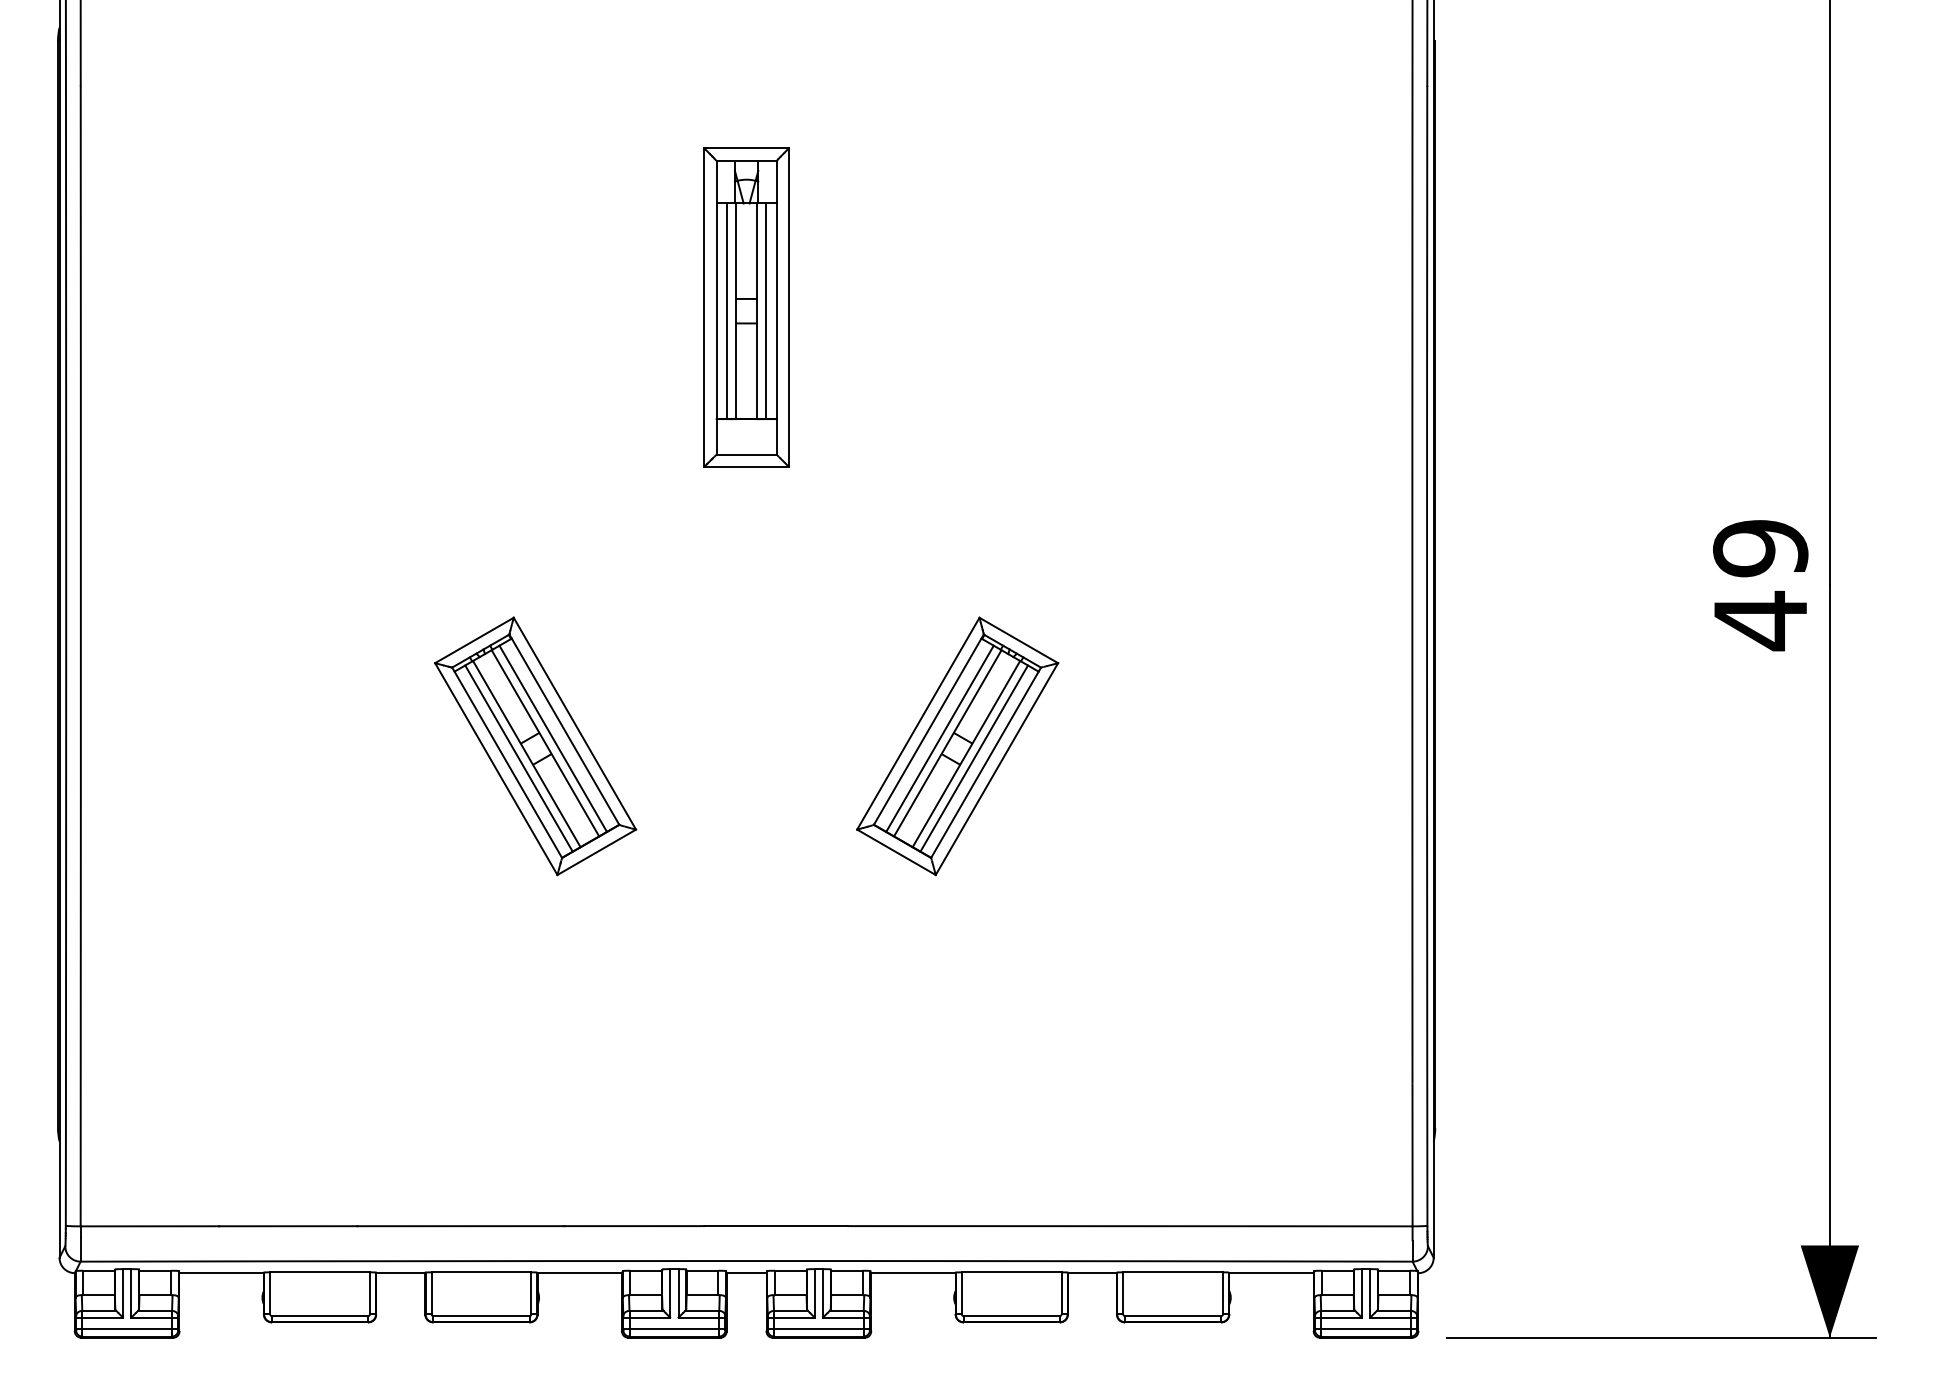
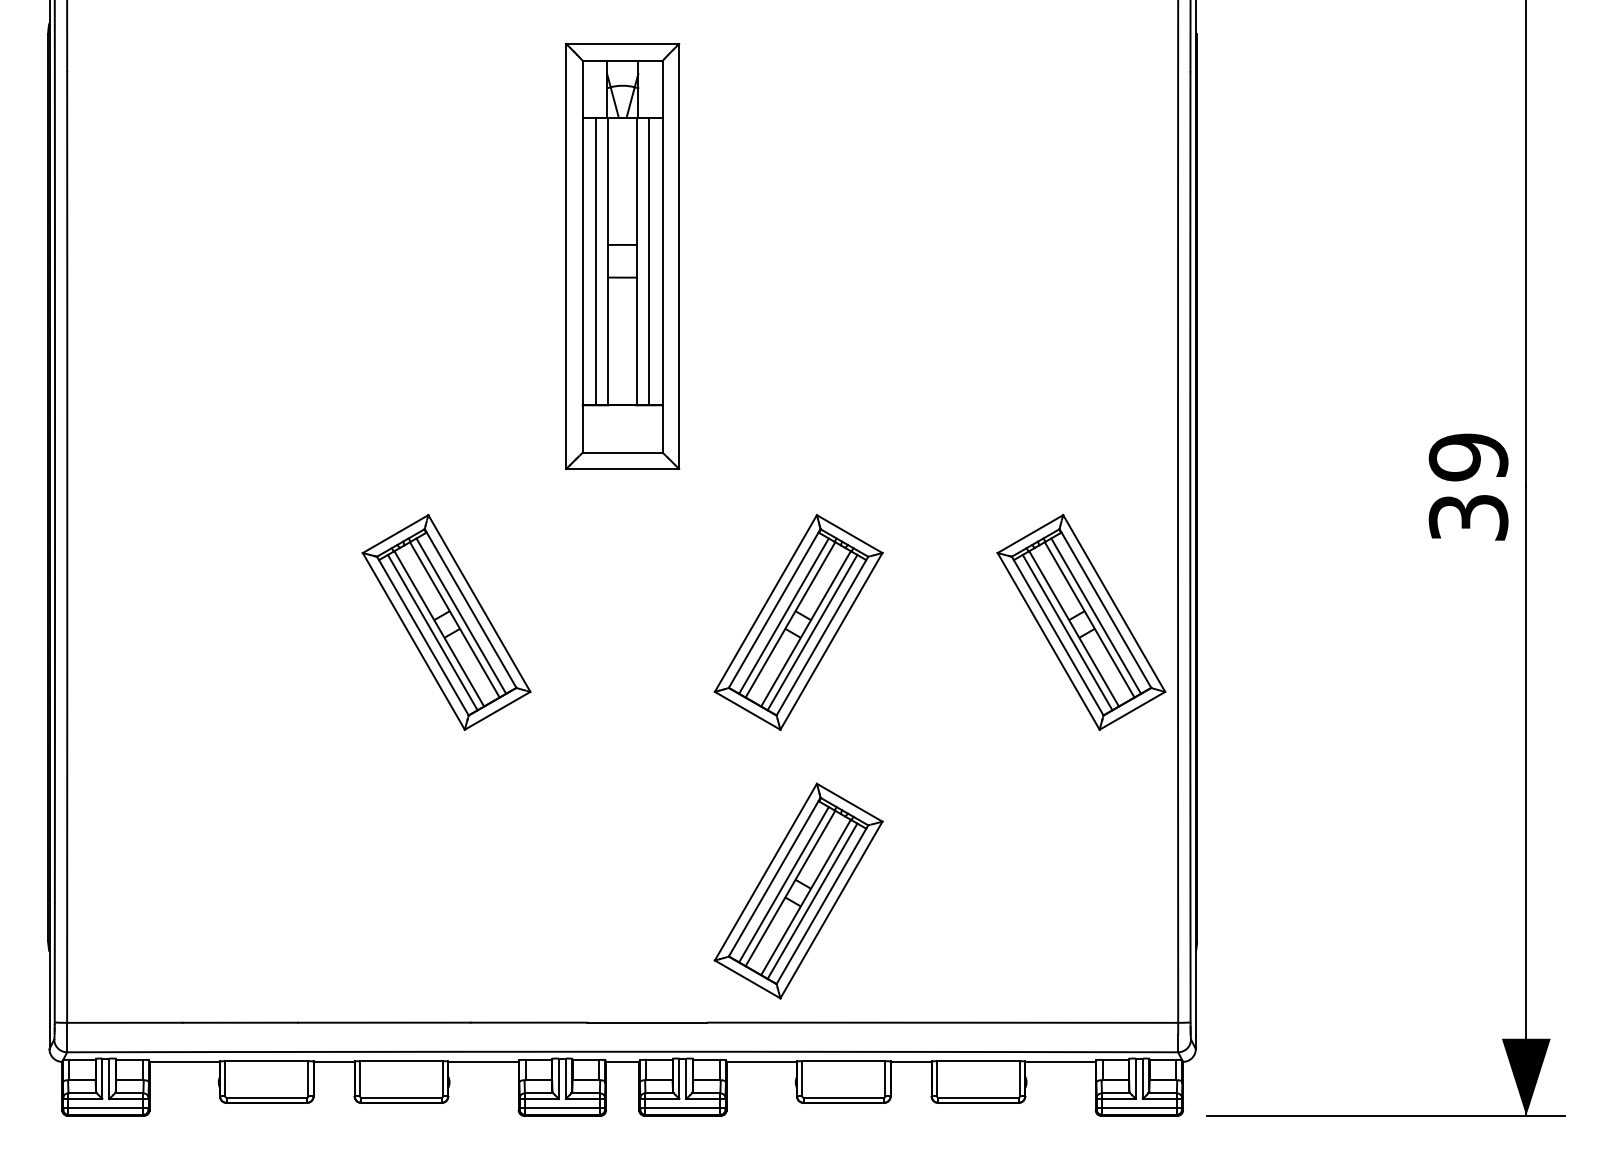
part: (746, 307) -> (622, 256), size x1.6
text: (1760, 620) -> (1468, 517), 49 -> 39
part: (1296, 746) -> (1081, 622), added
part: (957, 1068) -> (798, 891), added

